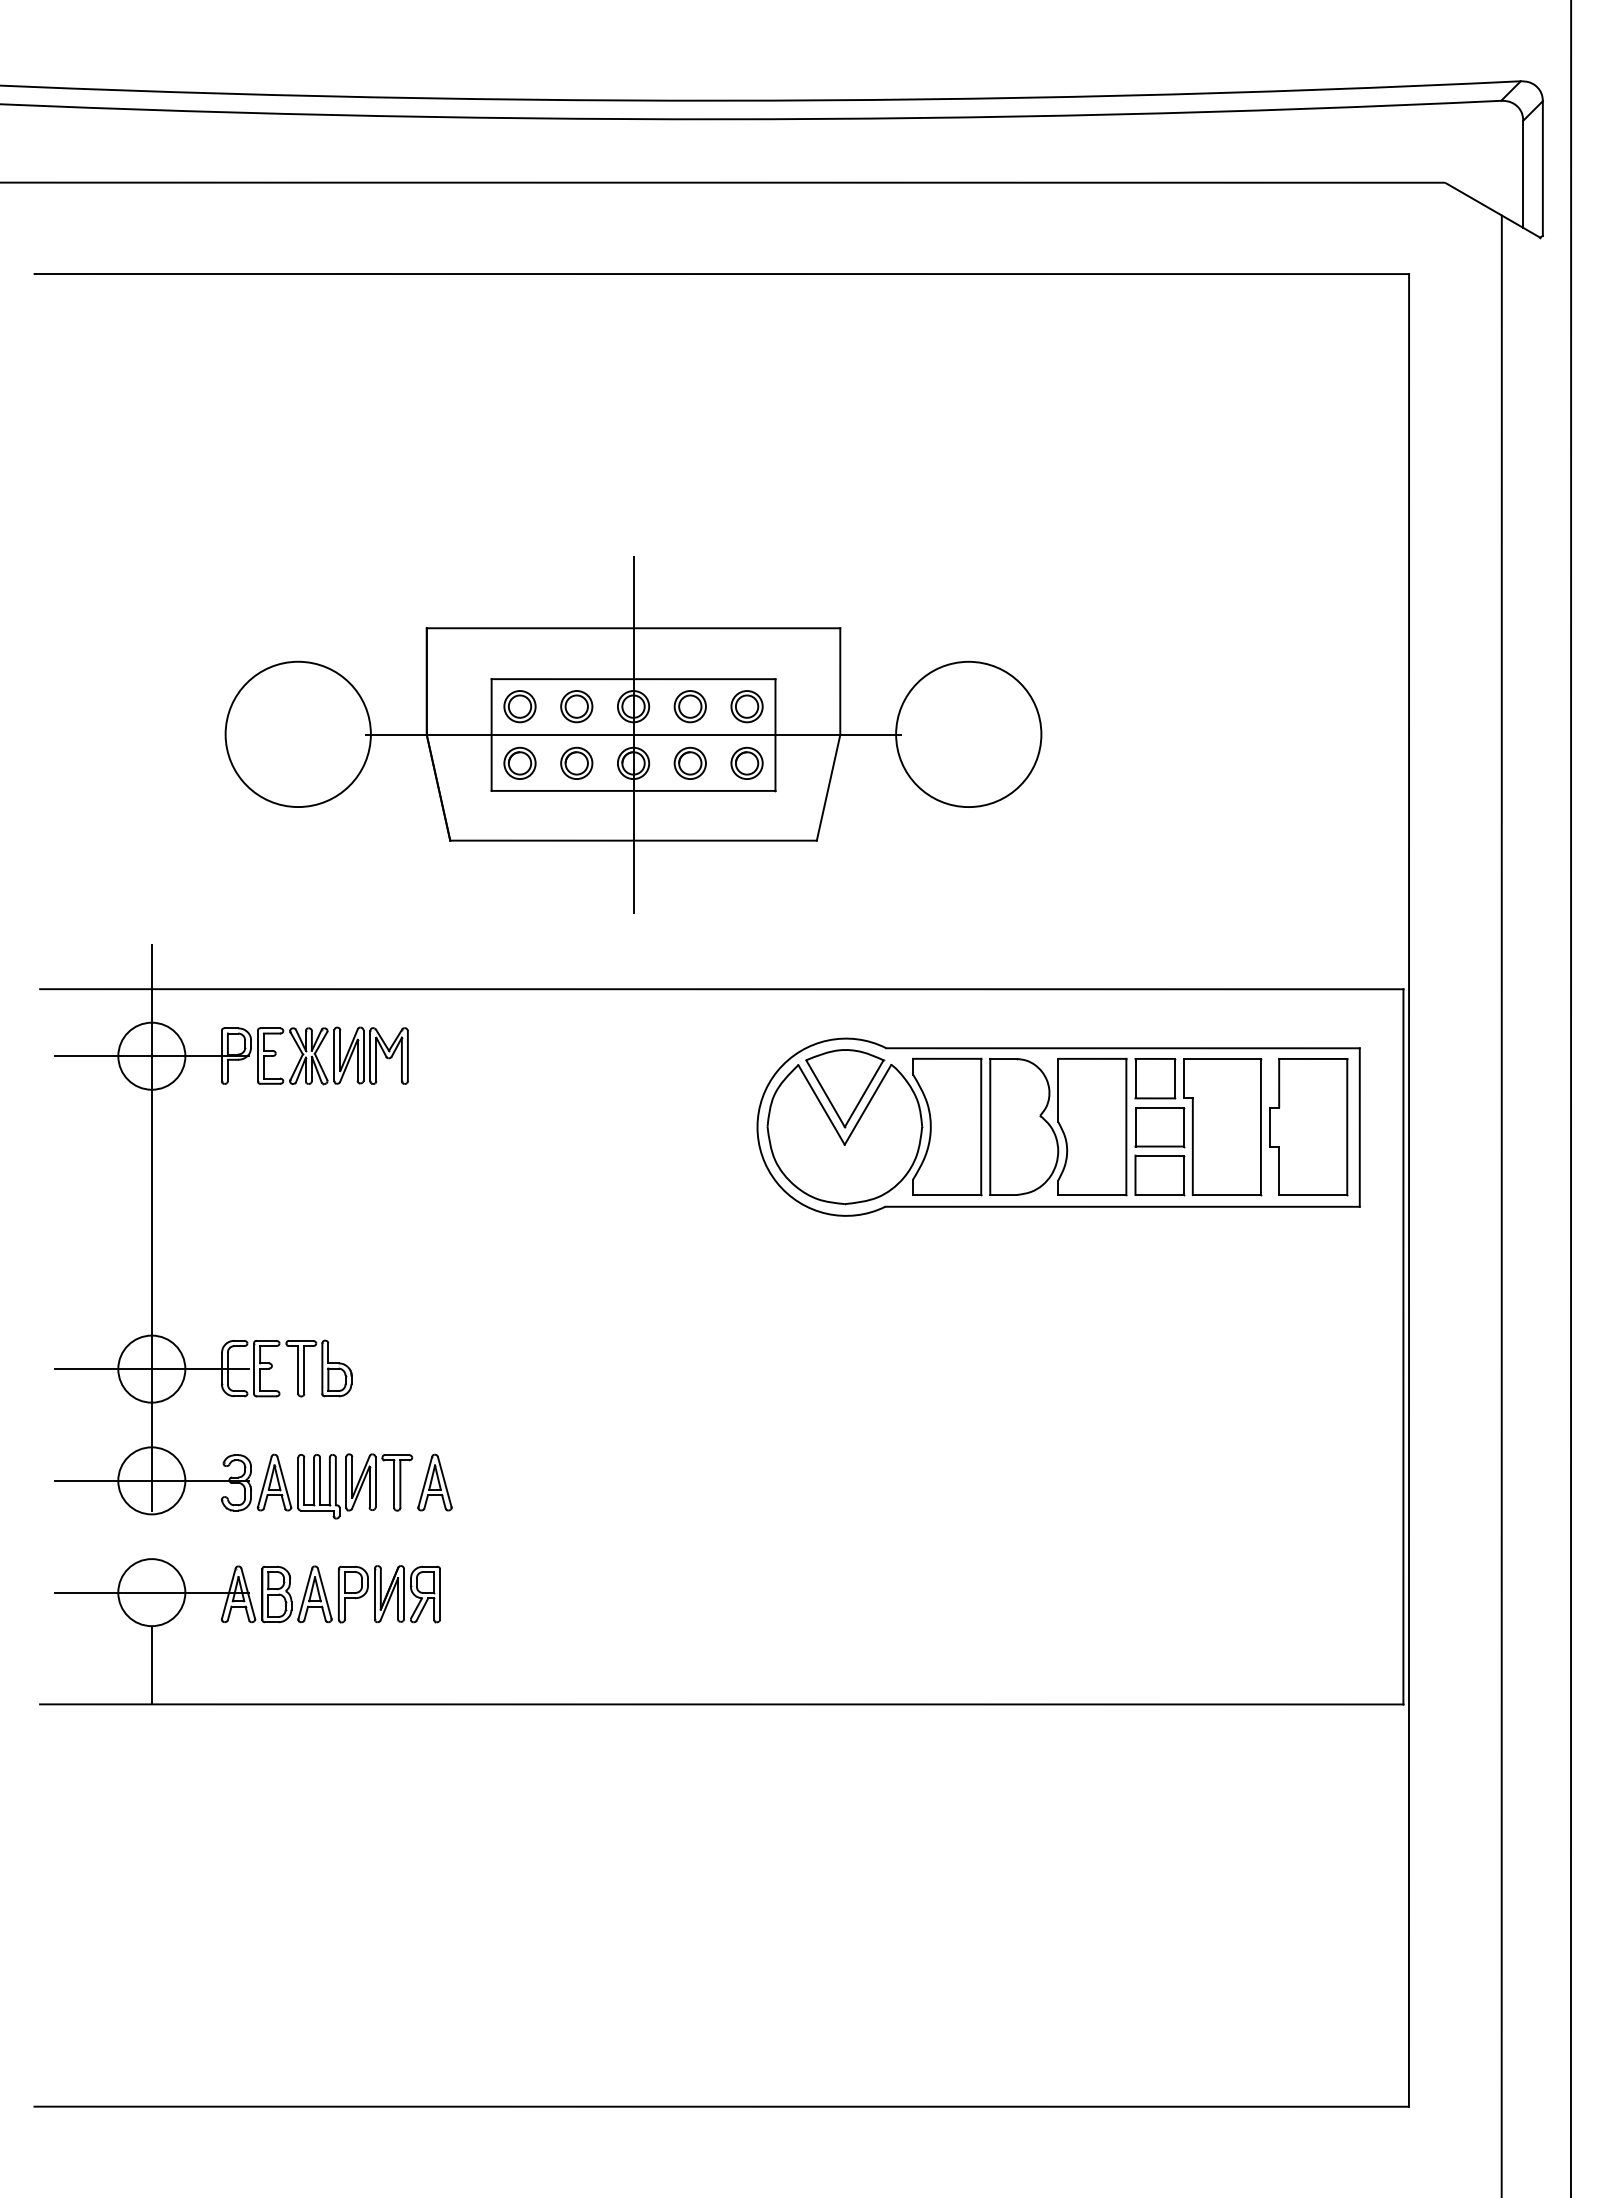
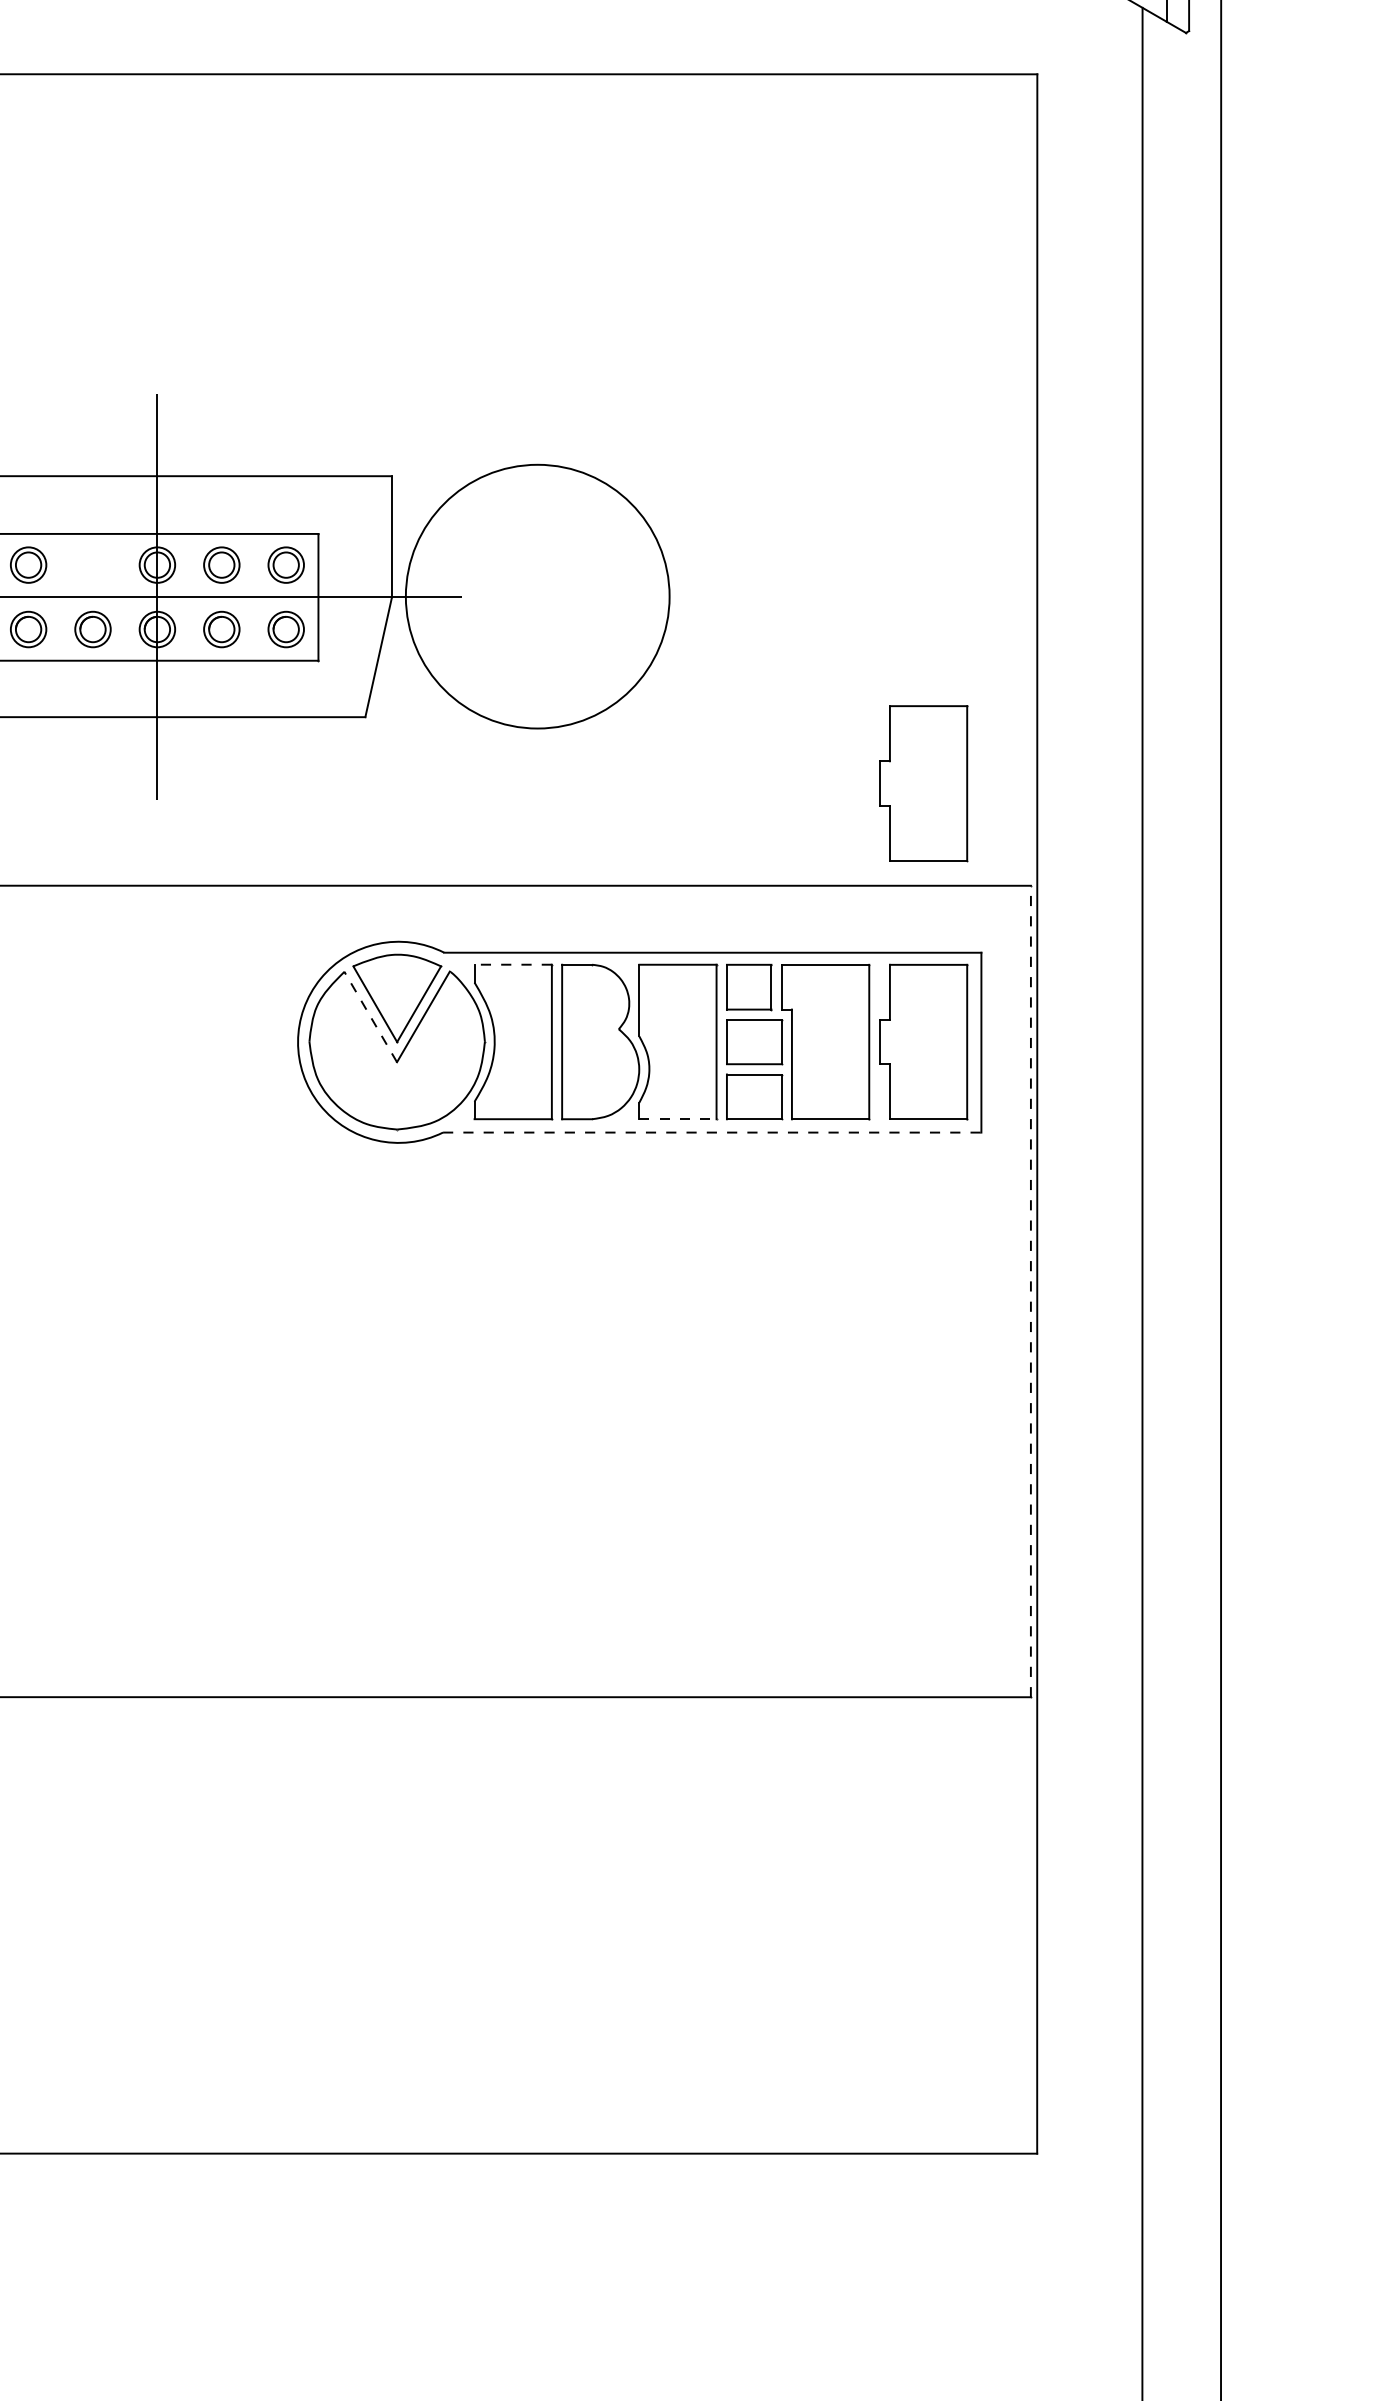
part: (576, 706) -> (92, 564), removed
circle: (968, 734) -> (537, 596), size x1.6
part: (1308, 899) -> (923, 783), added
line: (946, 1058) -> (512, 964), solid -> dashed
line: (821, 1104) -> (370, 1016), solid -> dashed
line: (1092, 1195) -> (678, 1119), solid -> dashed
line: (1123, 1206) -> (713, 1132), solid -> dashed
line: (1403, 1346) -> (1031, 1291), solid -> dashed

